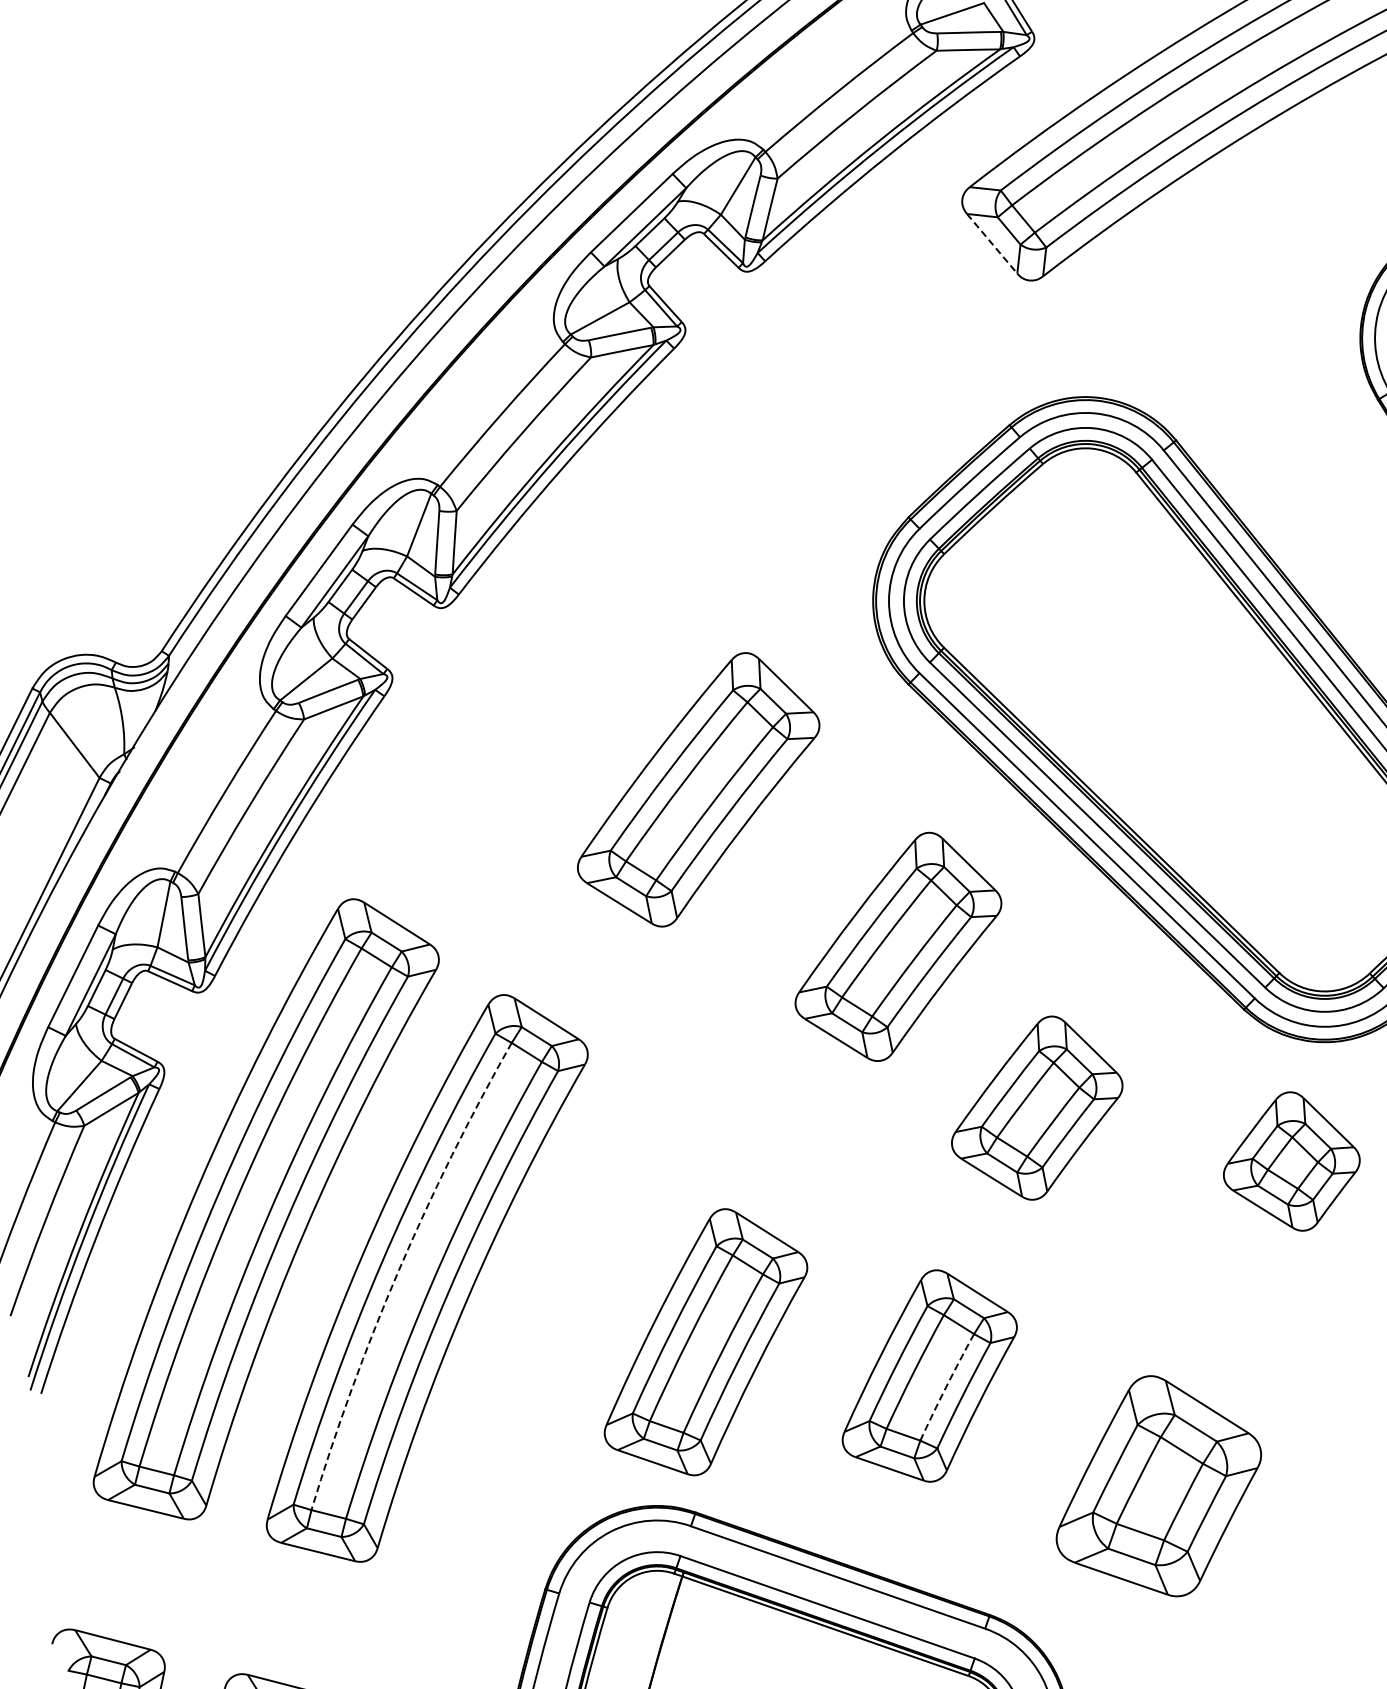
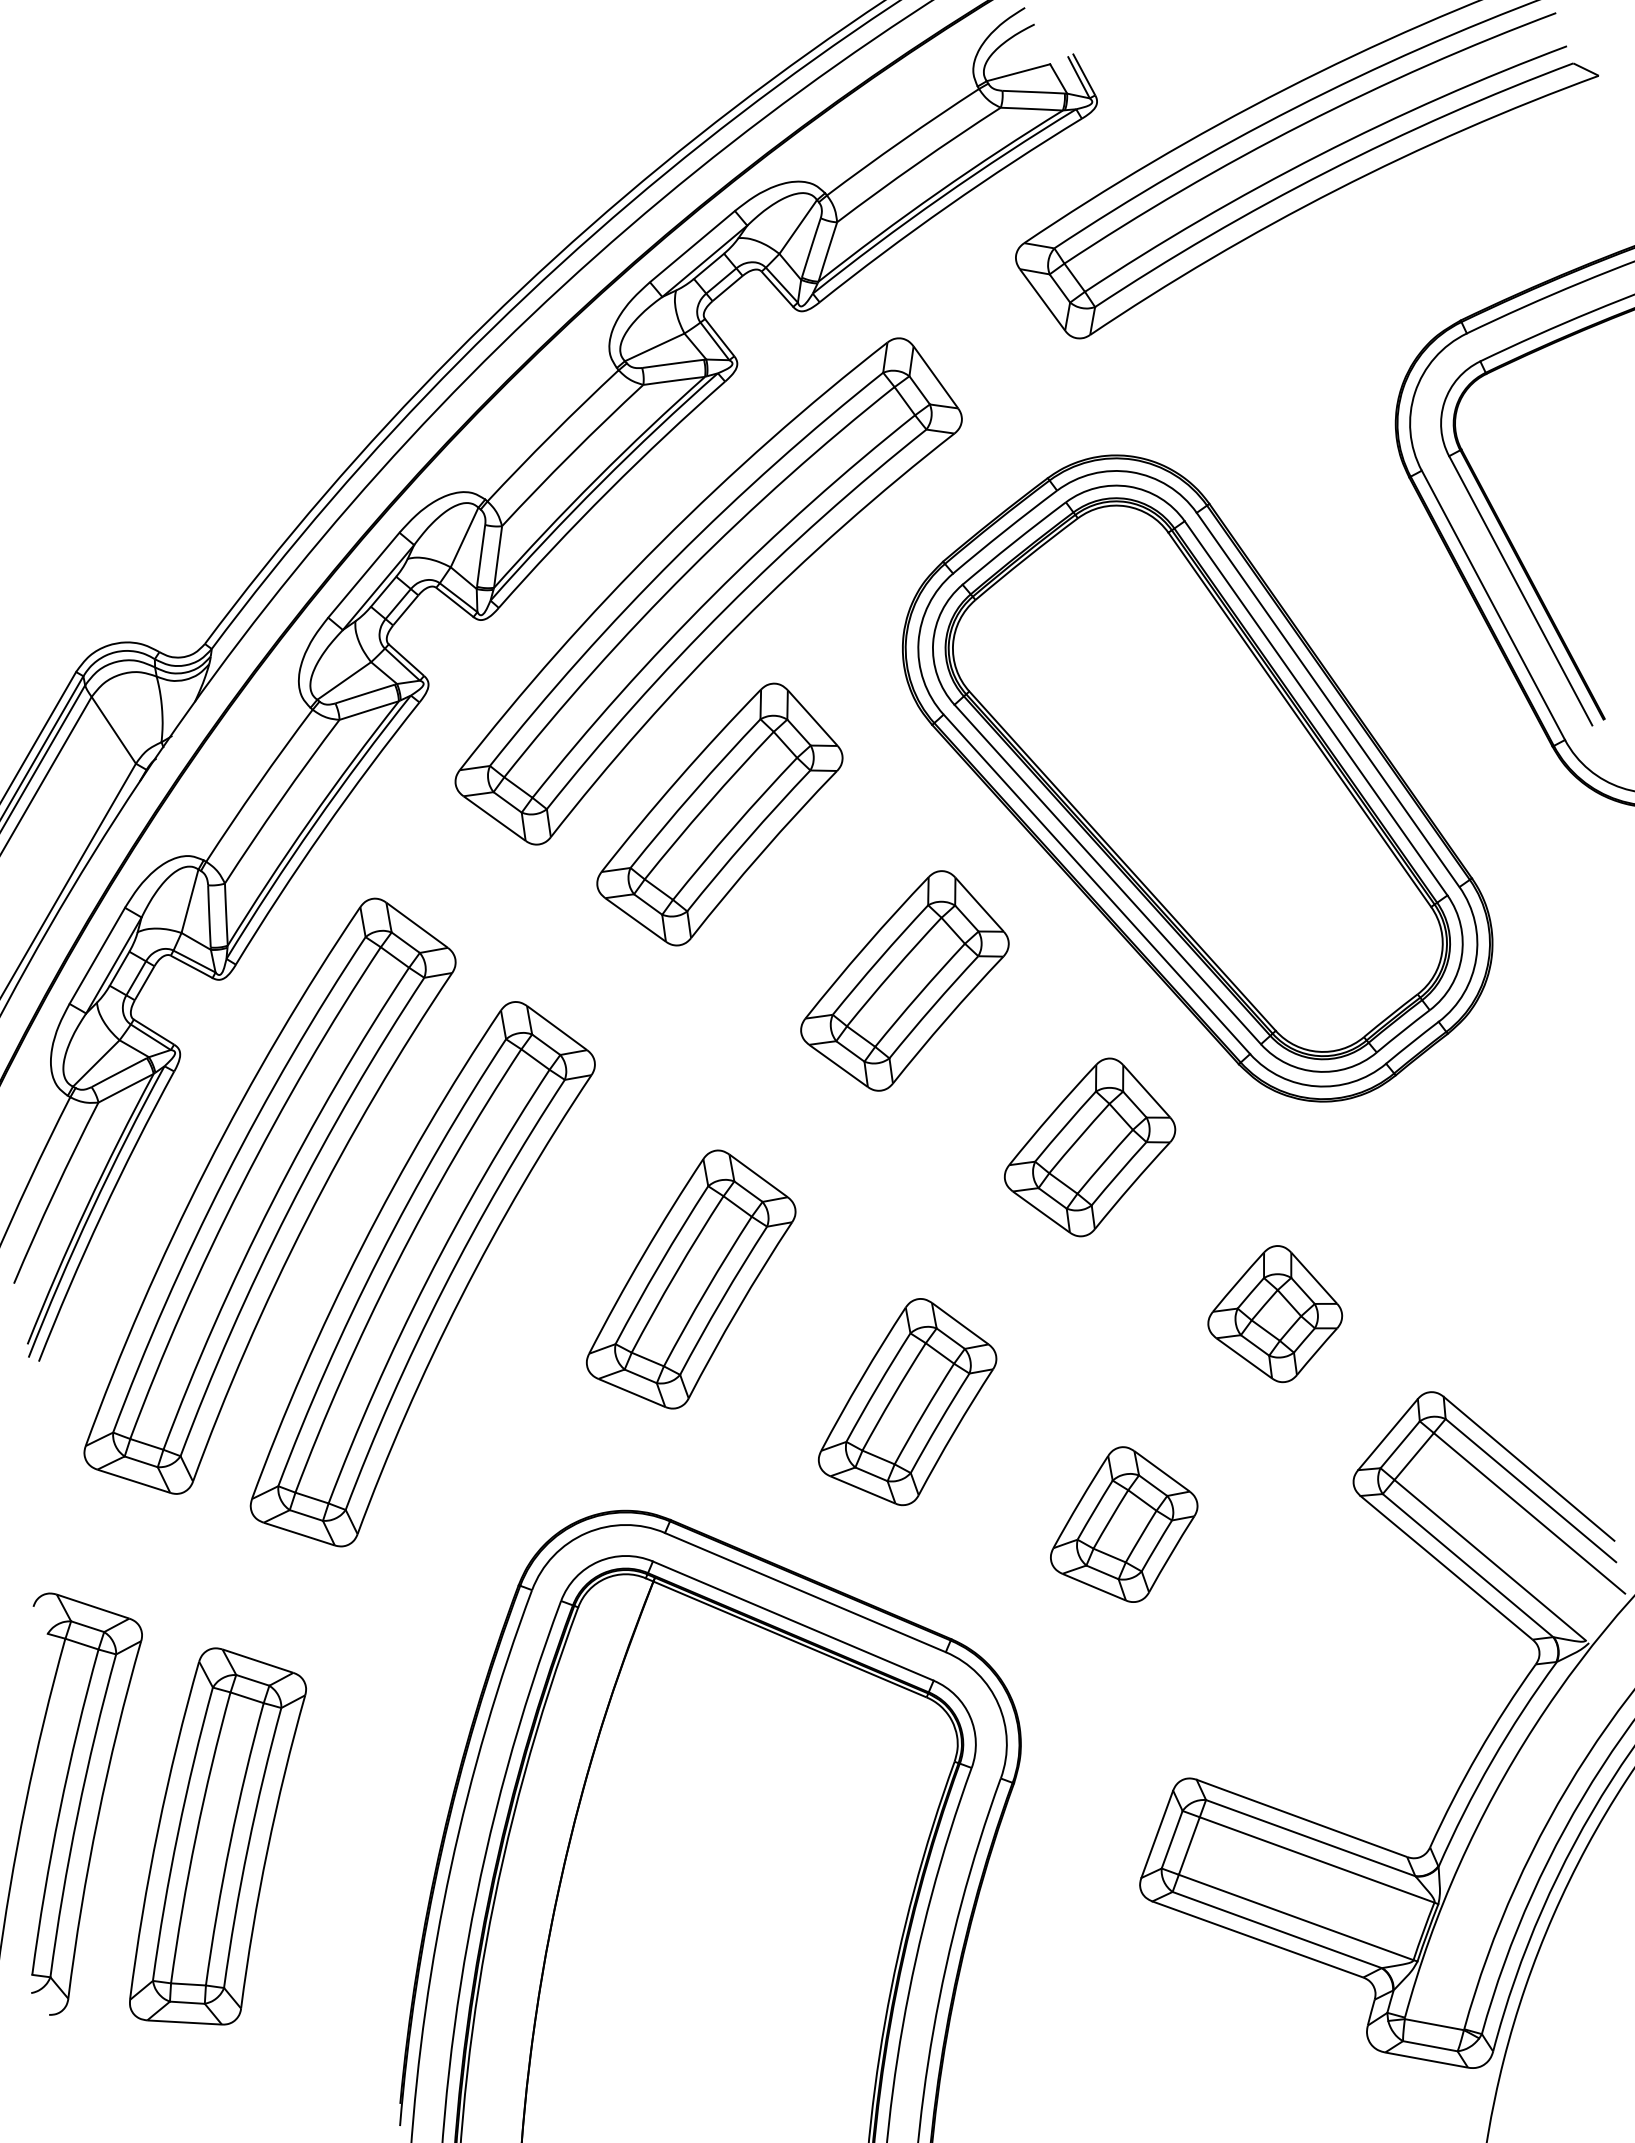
line: (993, 244) -> (1043, 300), dashed -> solid
part: (671, 563) -> (708, 591), added
part: (1037, 1108) -> (1090, 1147), moved
part: (1291, 1162) -> (1275, 1314), moved
arc: (399, 1270) -> (396, 1264), dashed -> solid
part: (705, 1342) -> (691, 1279), moved
arc: (946, 1386) -> (923, 1413), dashed -> solid
part: (1158, 1486) -> (1124, 1524), size x0.71

